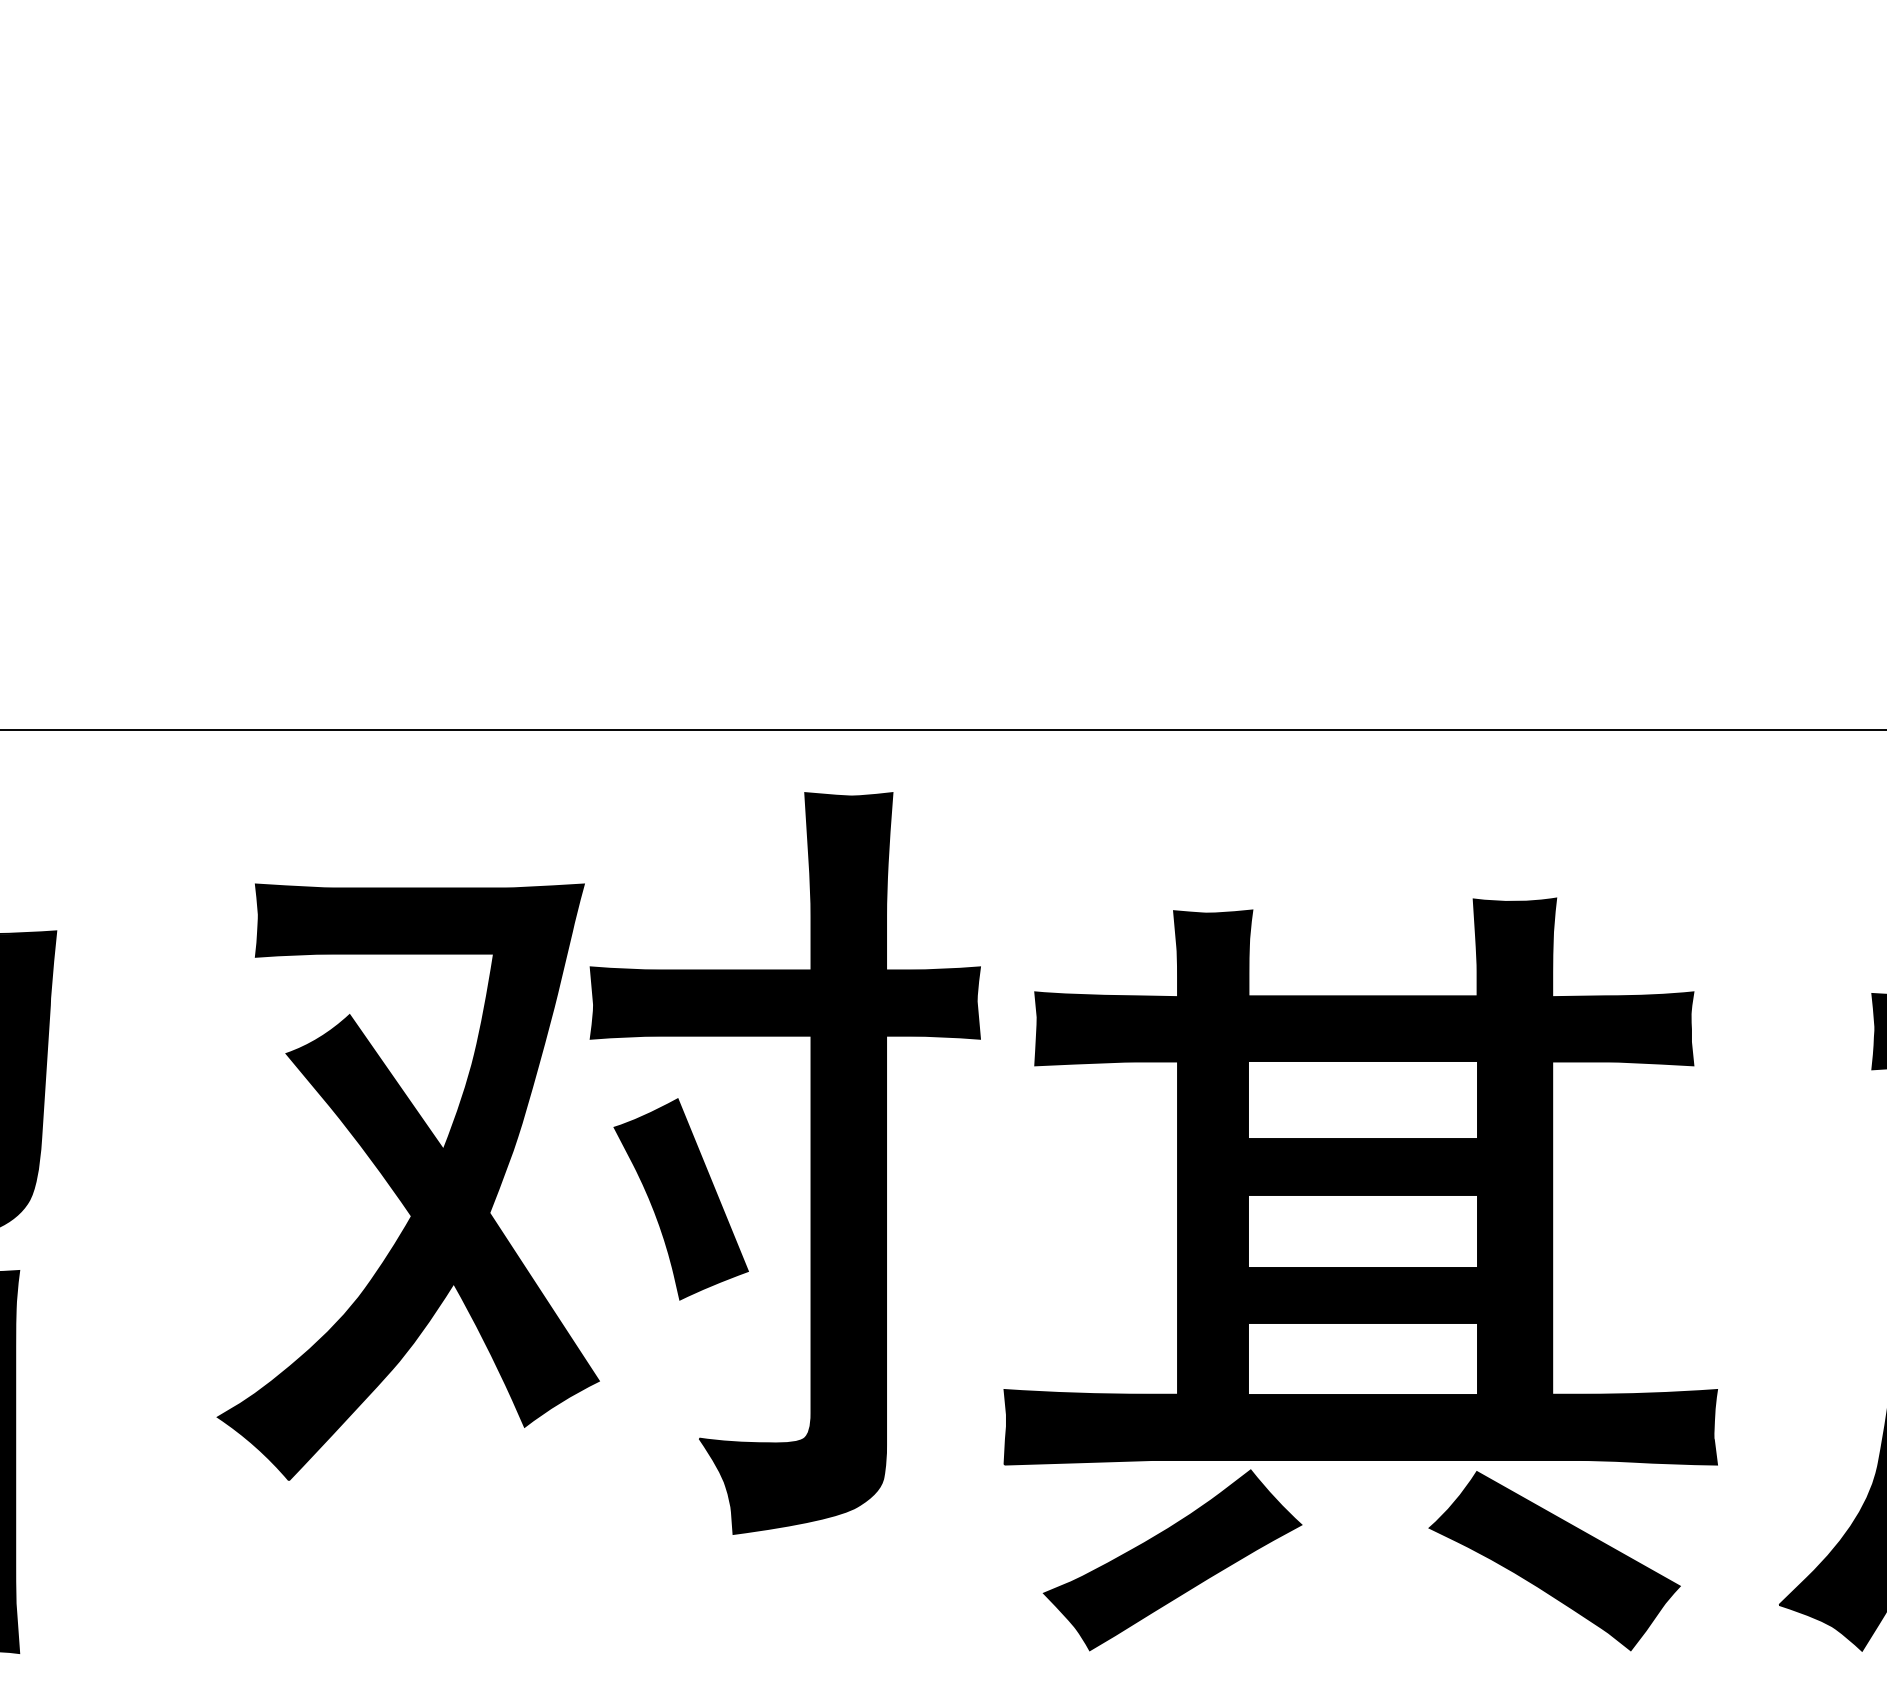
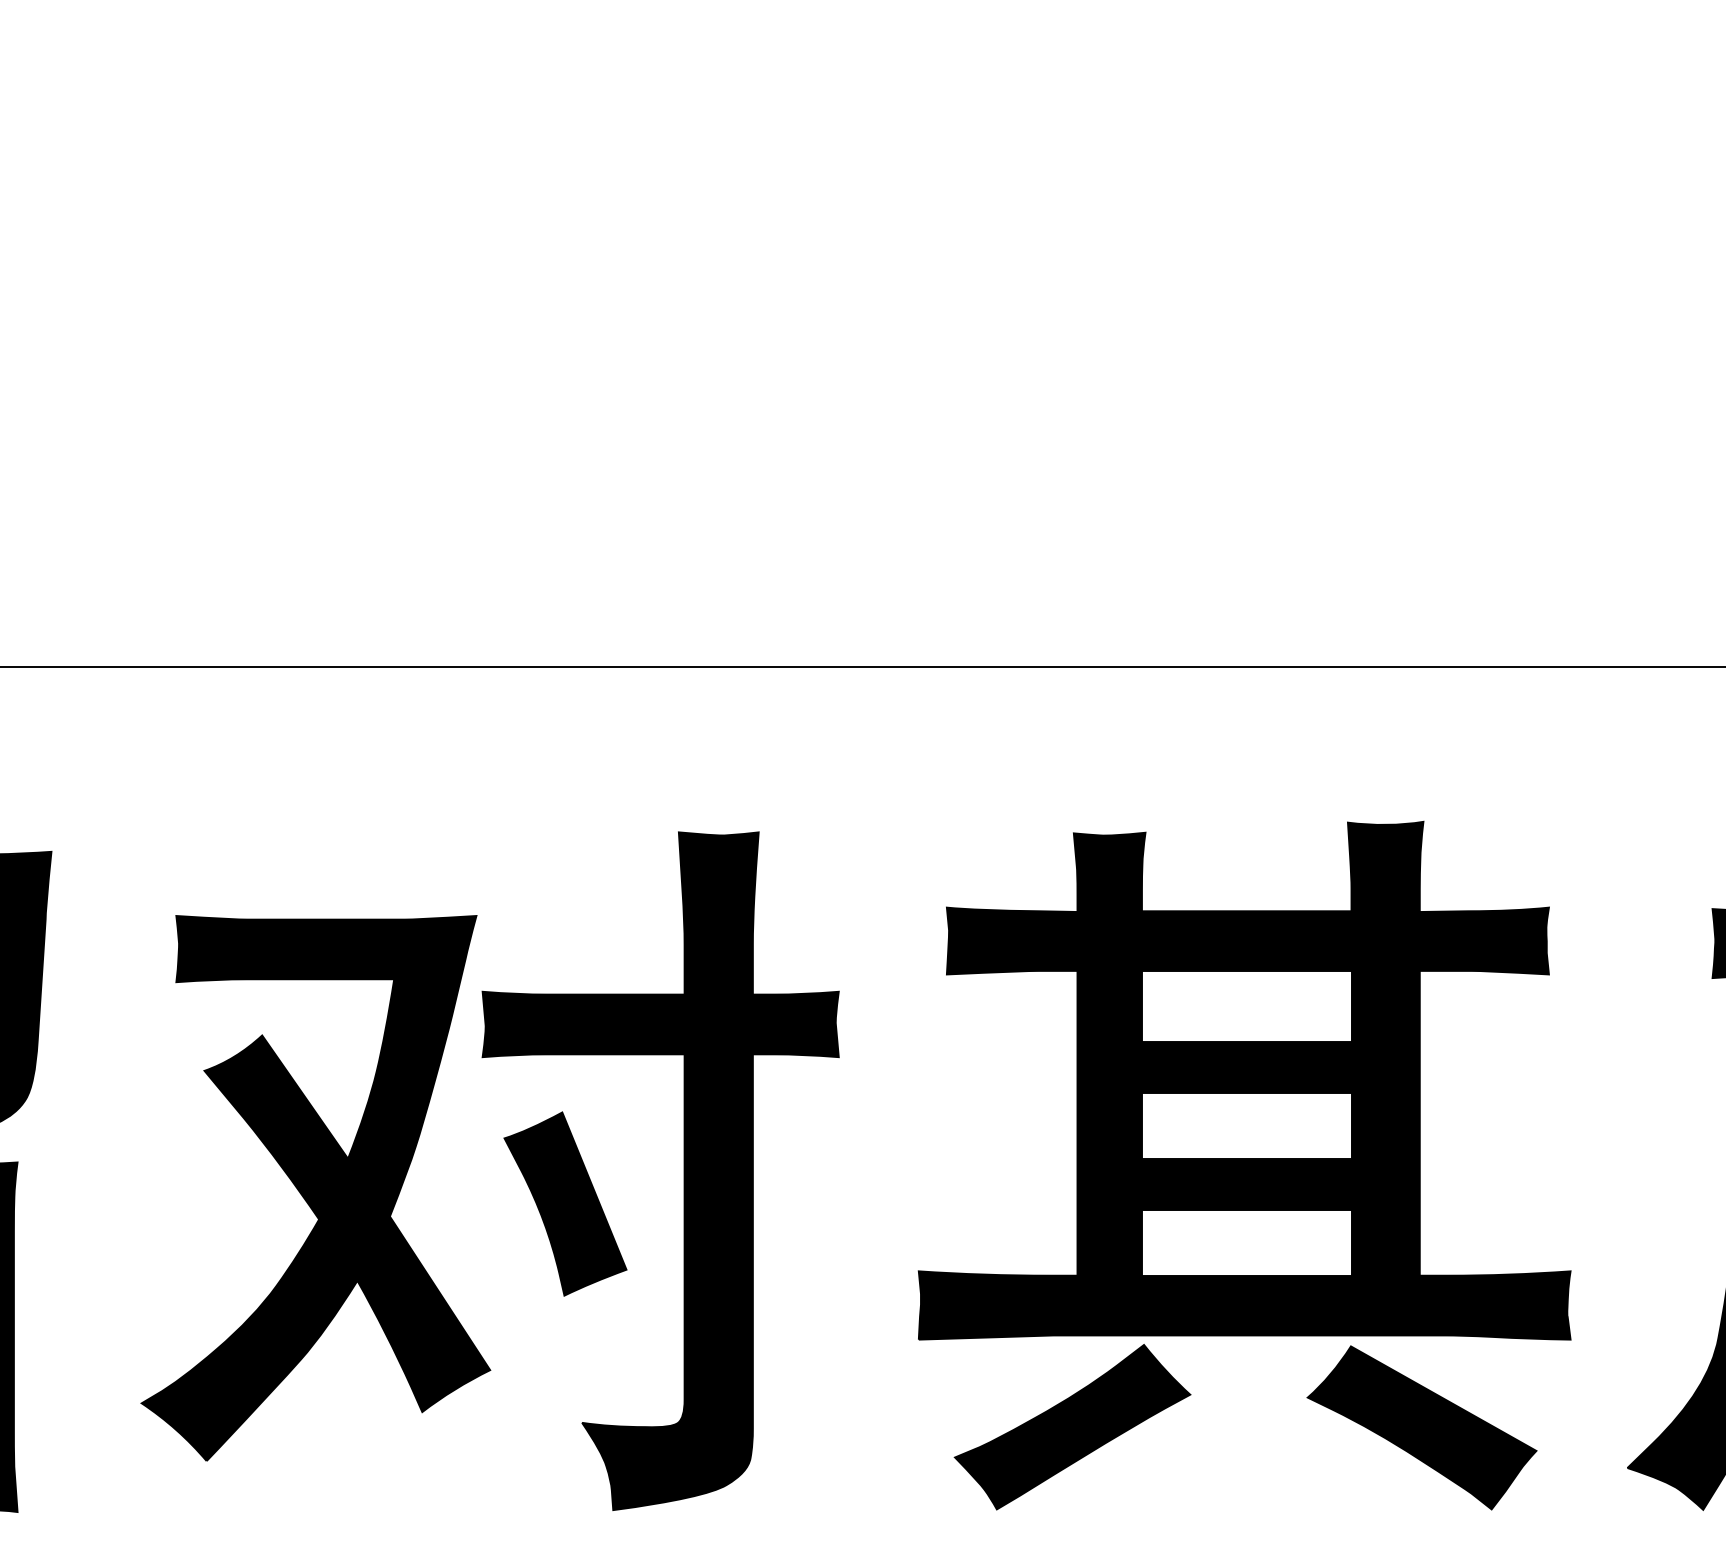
part: (625, 1150) -> (514, 1159), moved

